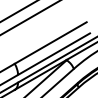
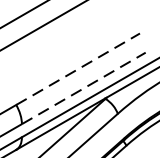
line: (50, 43) -> (77, 70), solid -> dashed
line: (54, 54) -> (84, 88), solid -> dashed

